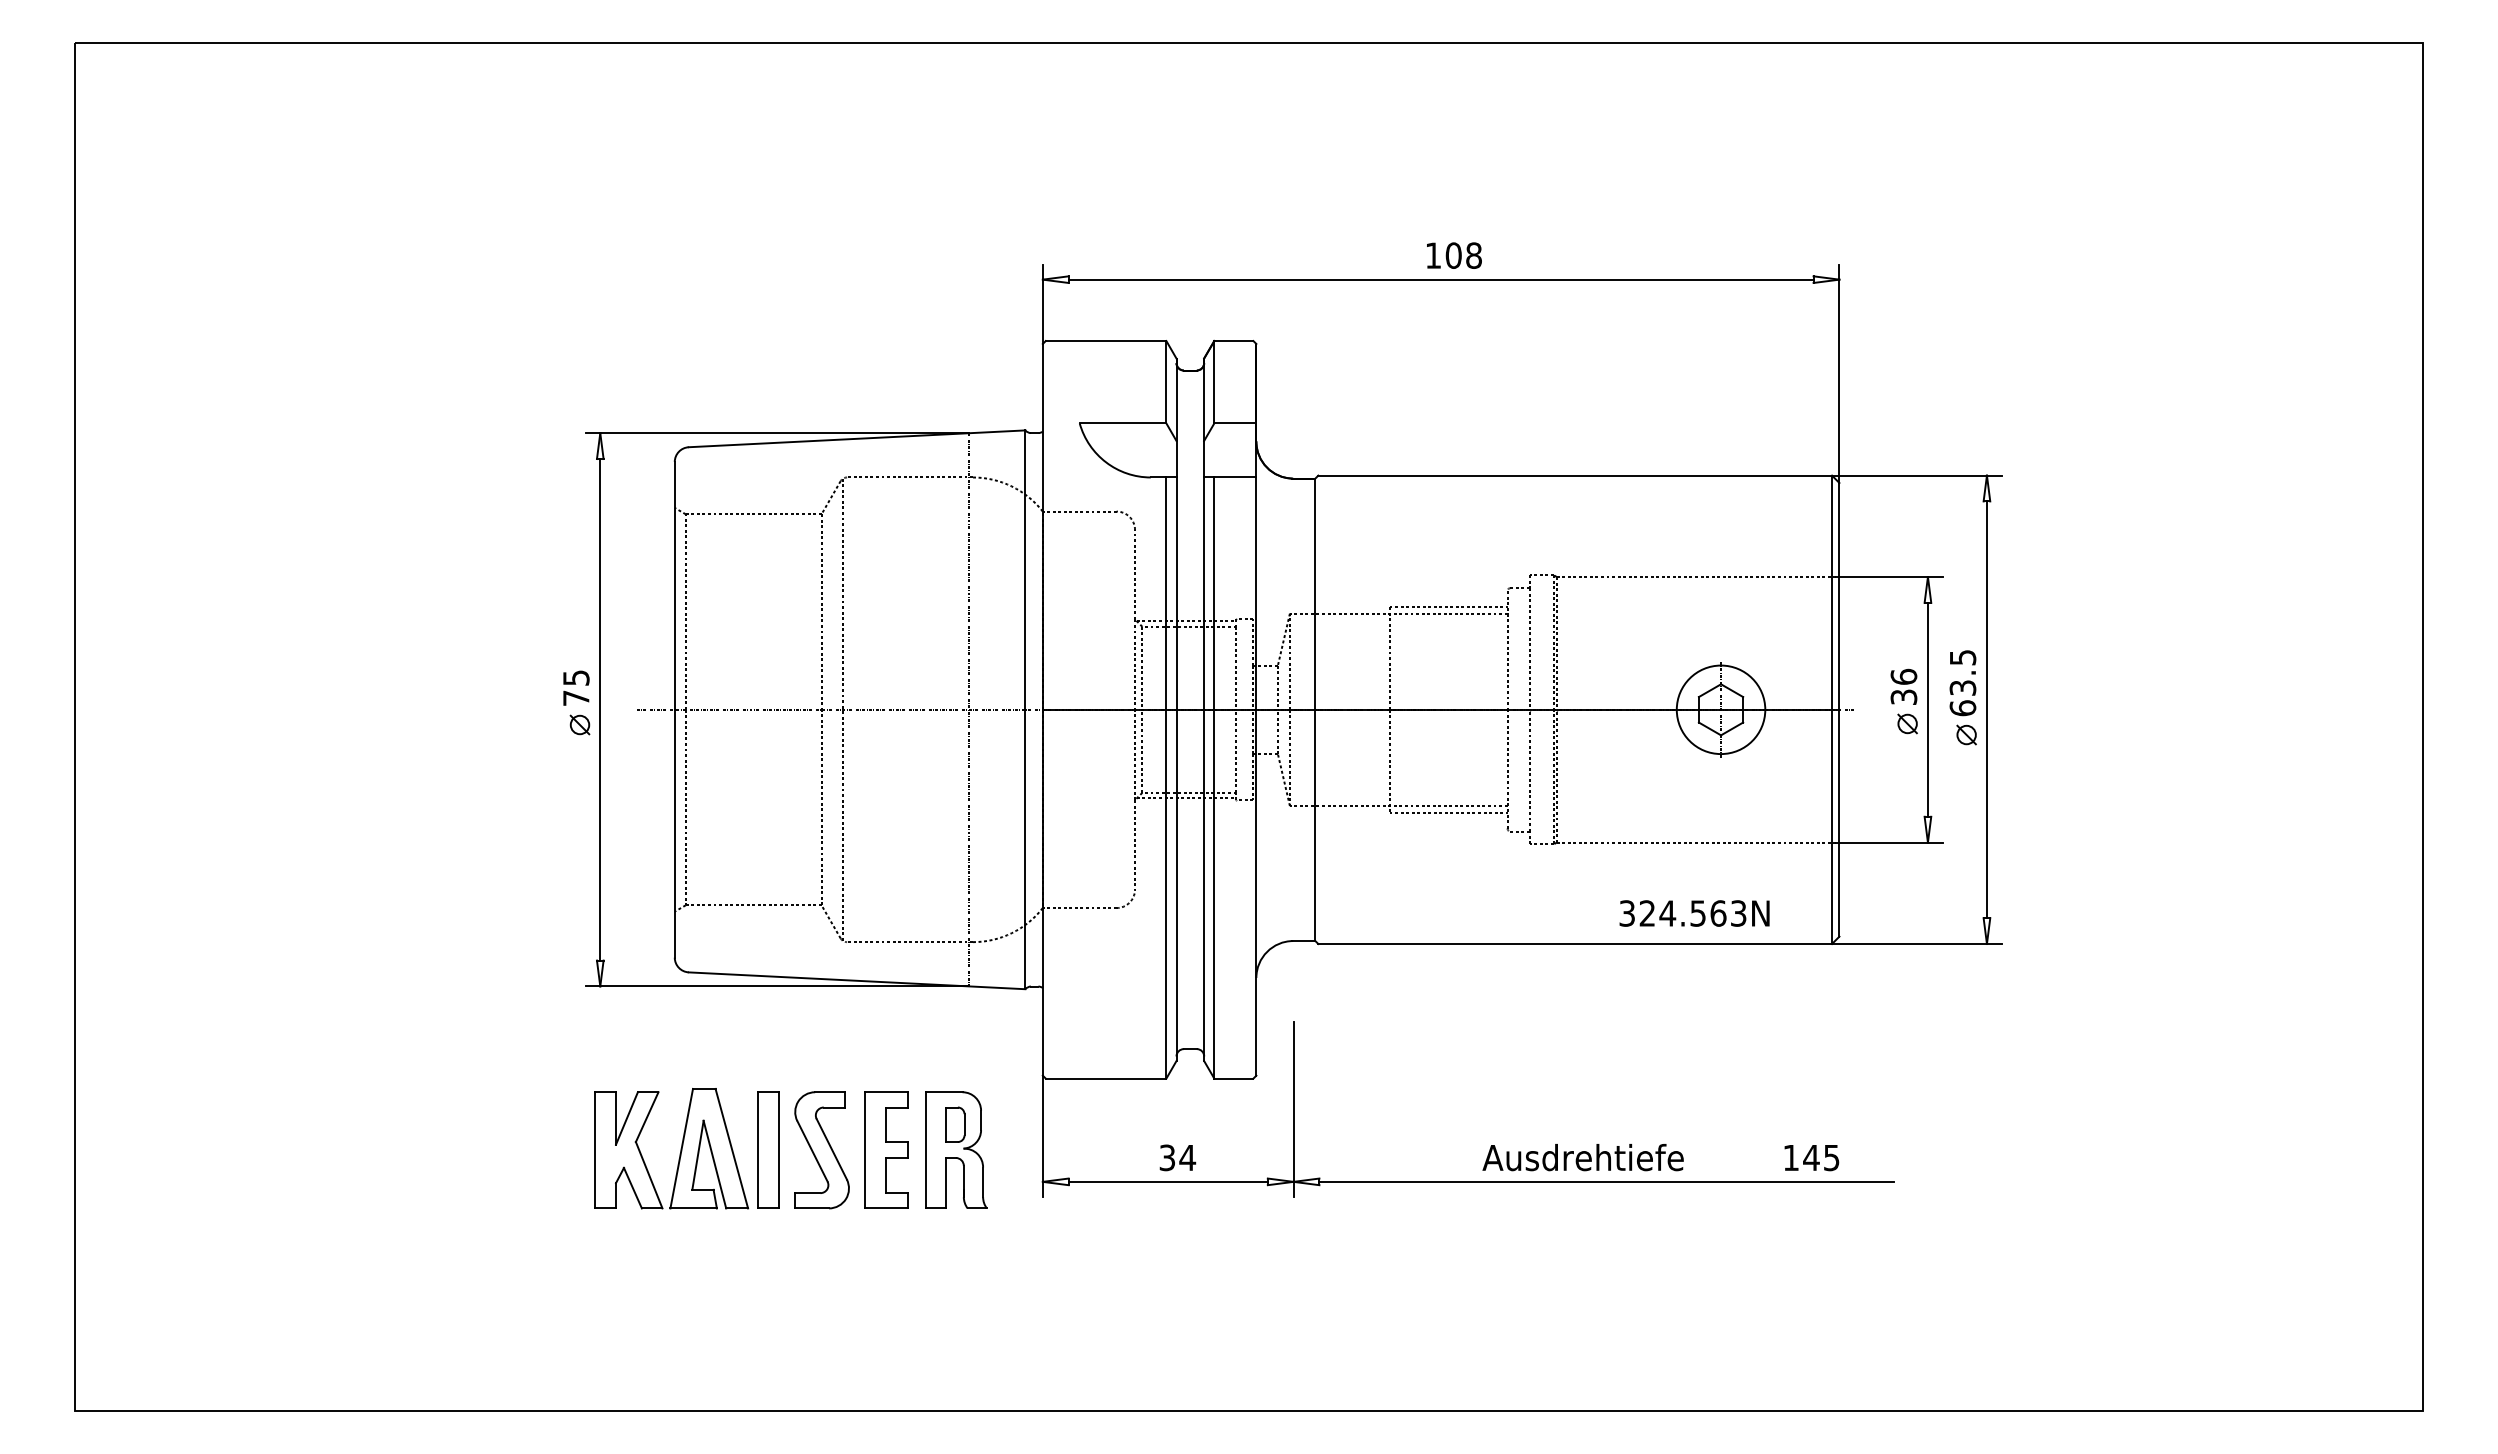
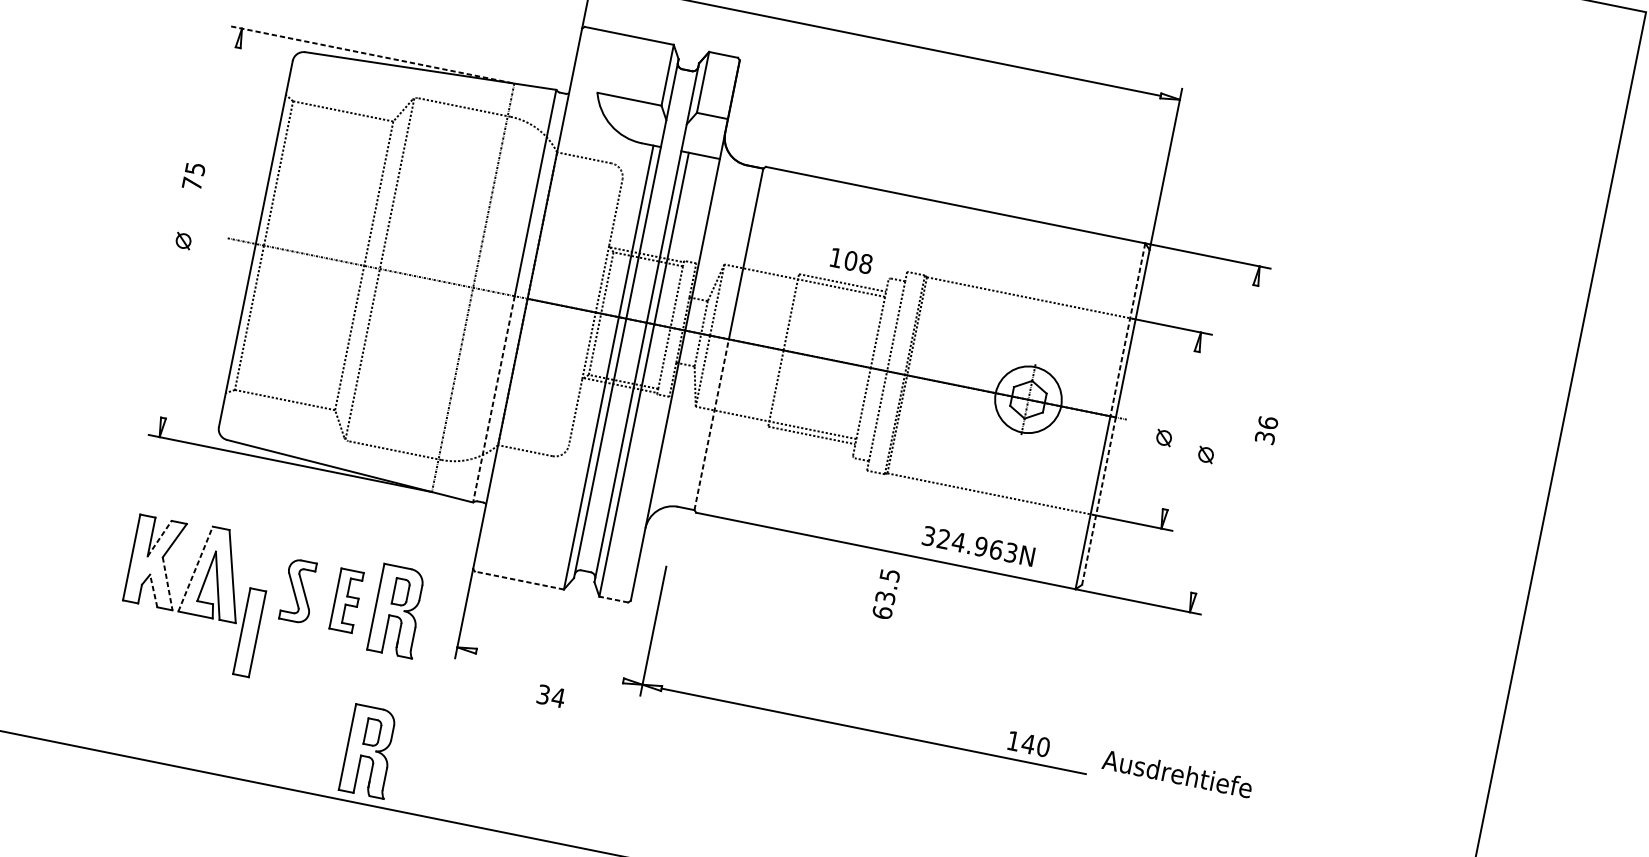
text: (1454, 255) -> (851, 260), moved
line: (777, 433) -> (372, 55), solid -> dashed
line: (1832, 593) -> (1128, 330), solid -> dashed
text: (1962, 683) -> (885, 594), moved
text: (1903, 686) -> (1266, 429), moved
text: (576, 687) -> (194, 175), moved
line: (600, 709) -> (201, 232), removed
line: (1927, 709) -> (1180, 430), removed
line: (1986, 709) -> (1224, 439), removed
line: (1839, 823) -> (1099, 501), solid -> dashed
line: (1315, 825) -> (711, 424), solid -> dashed
line: (1025, 849) -> (494, 399), solid -> dashed
text: (1698, 913) -> (981, 546), 324.563N -> 324.963N
line: (1105, 1078) -> (519, 580), solid -> dashed
line: (1233, 1078) -> (613, 599), solid -> dashed
line: (627, 1118) -> (160, 538), solid -> dashed
line: (681, 1148) -> (195, 568), solid -> dashed
part: (768, 1149) -> (249, 632), moved
part: (886, 1149) -> (346, 600), size x0.7
part: (821, 1150) -> (298, 591), size x0.7
text: (1177, 1157) -> (551, 695), moved
text: (1582, 1157) -> (1177, 773), moved
text: (1831, 1157) -> (1043, 746), 145 -> 140
line: (649, 1175) -> (167, 584), solid -> dashed
line: (1167, 1181) -> (549, 665), removed
line: (632, 1187) -> (153, 590), solid -> dashed
part: (956, 1339) -> (370, 750), added

